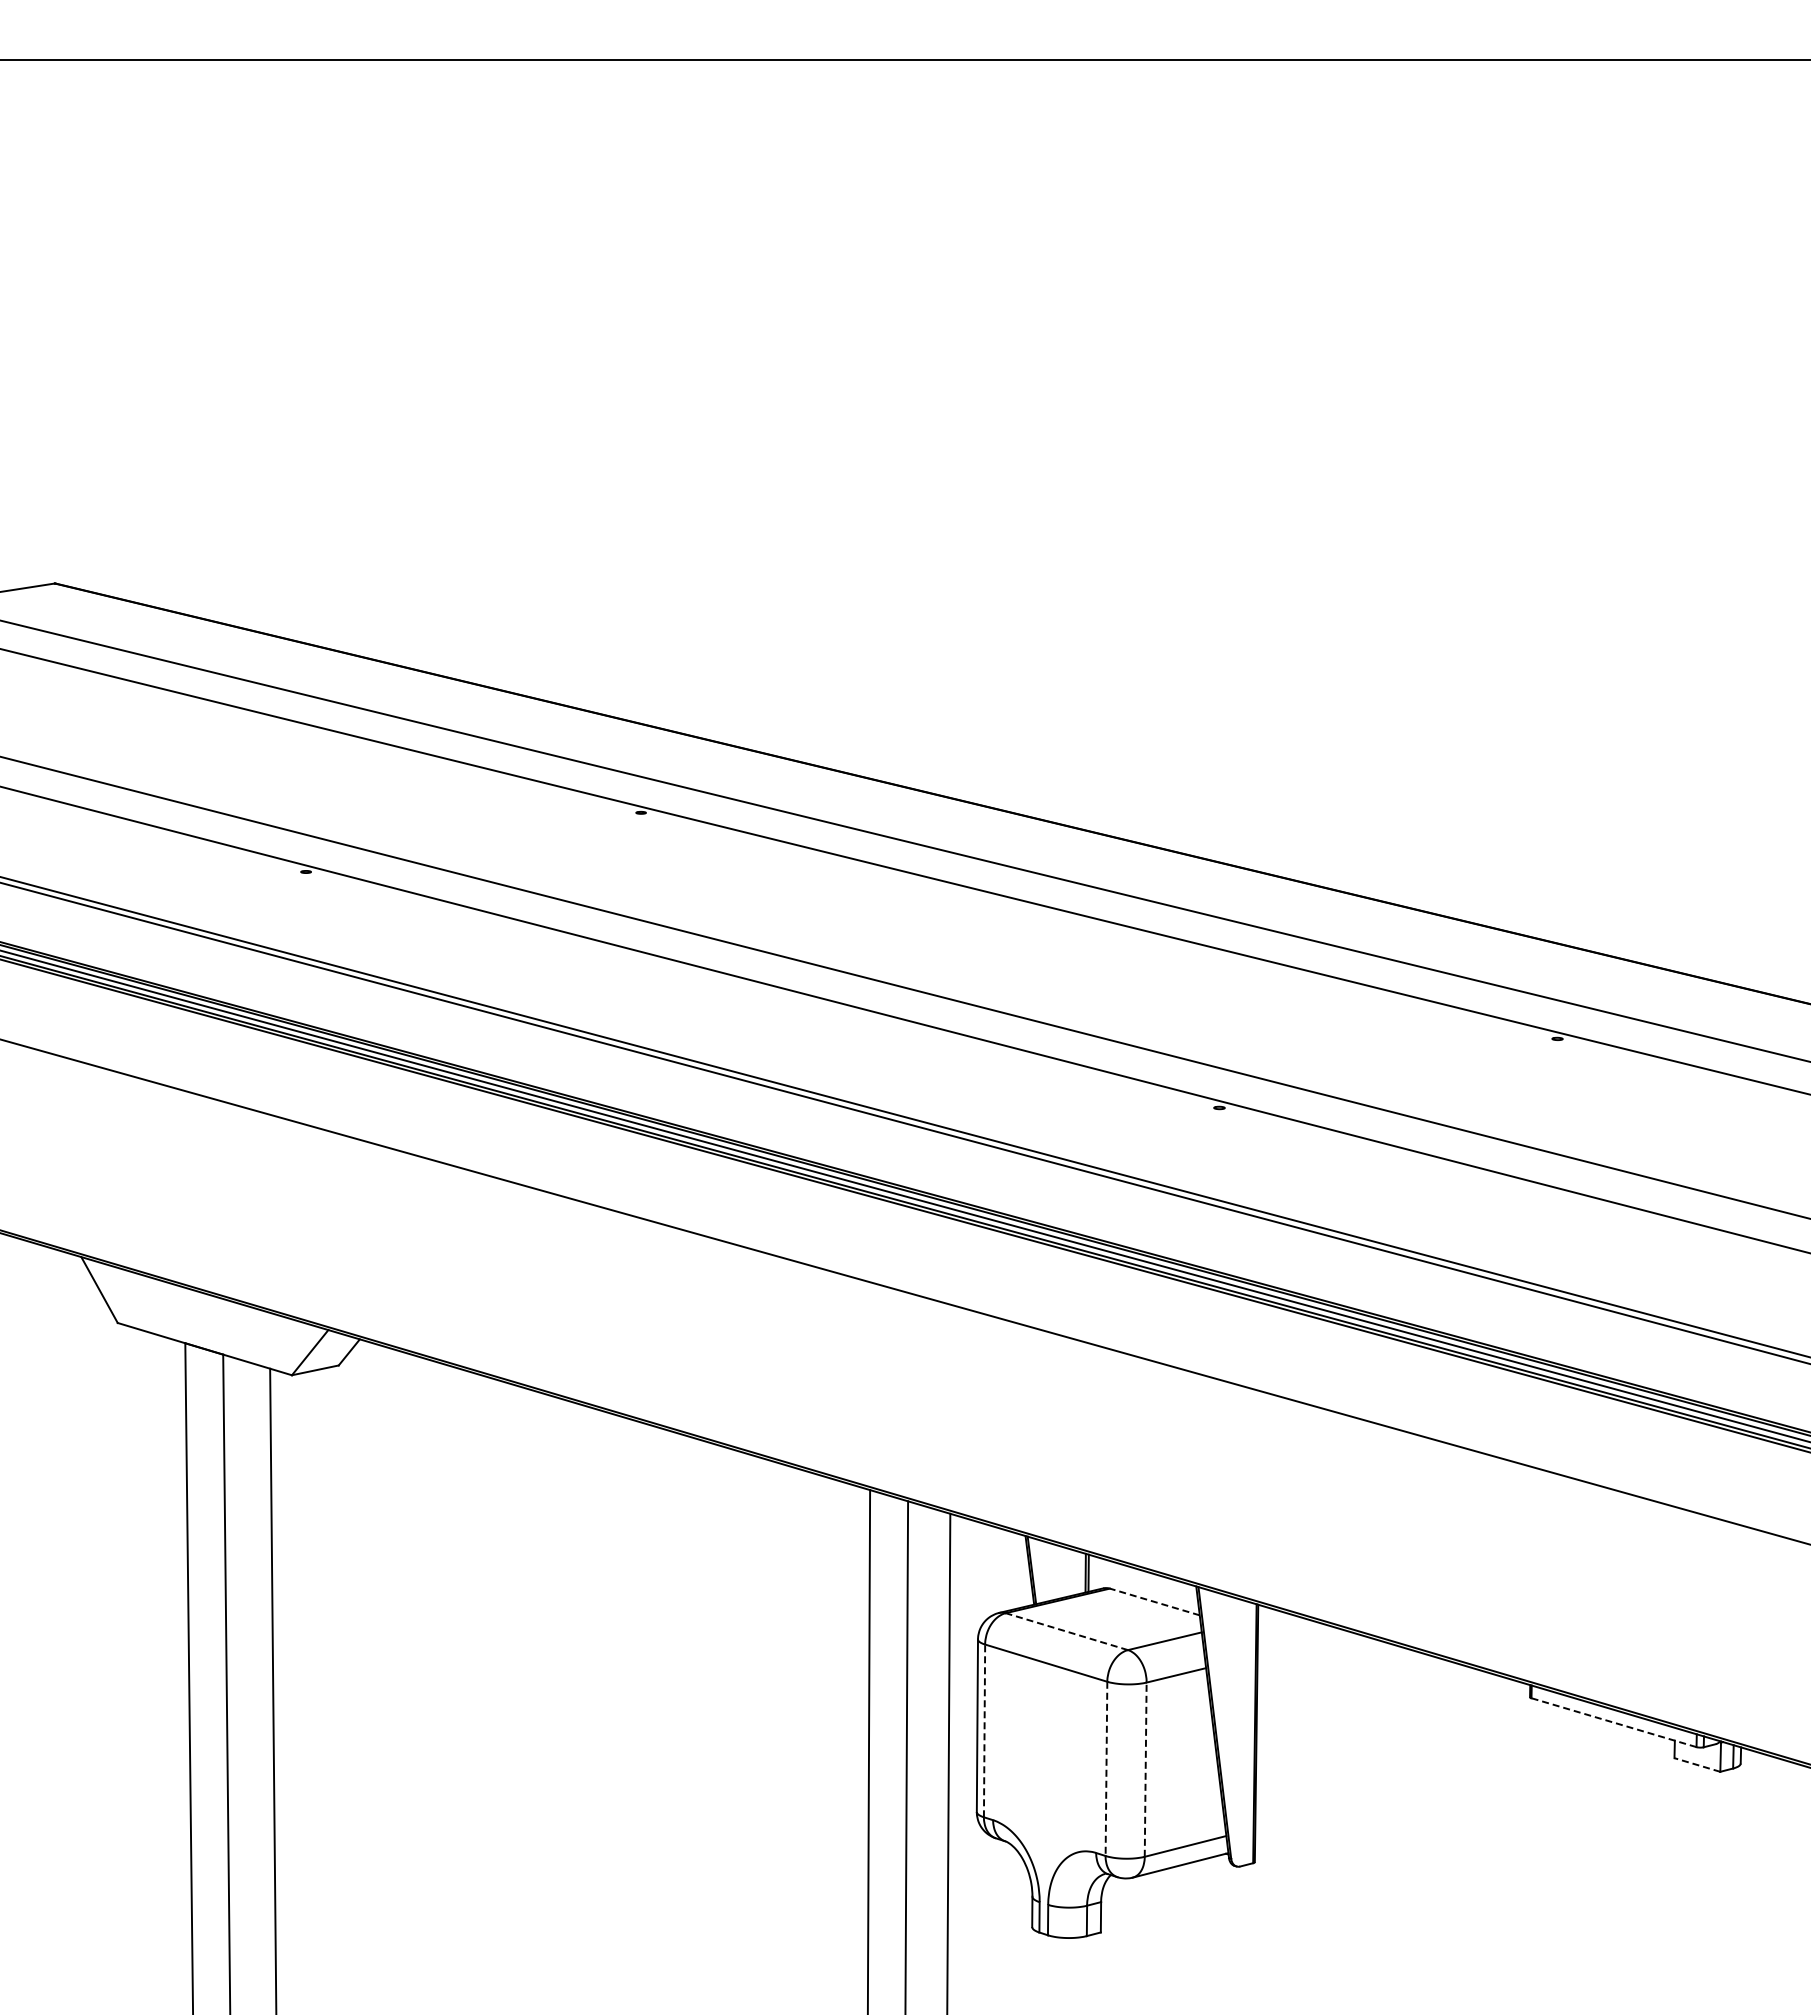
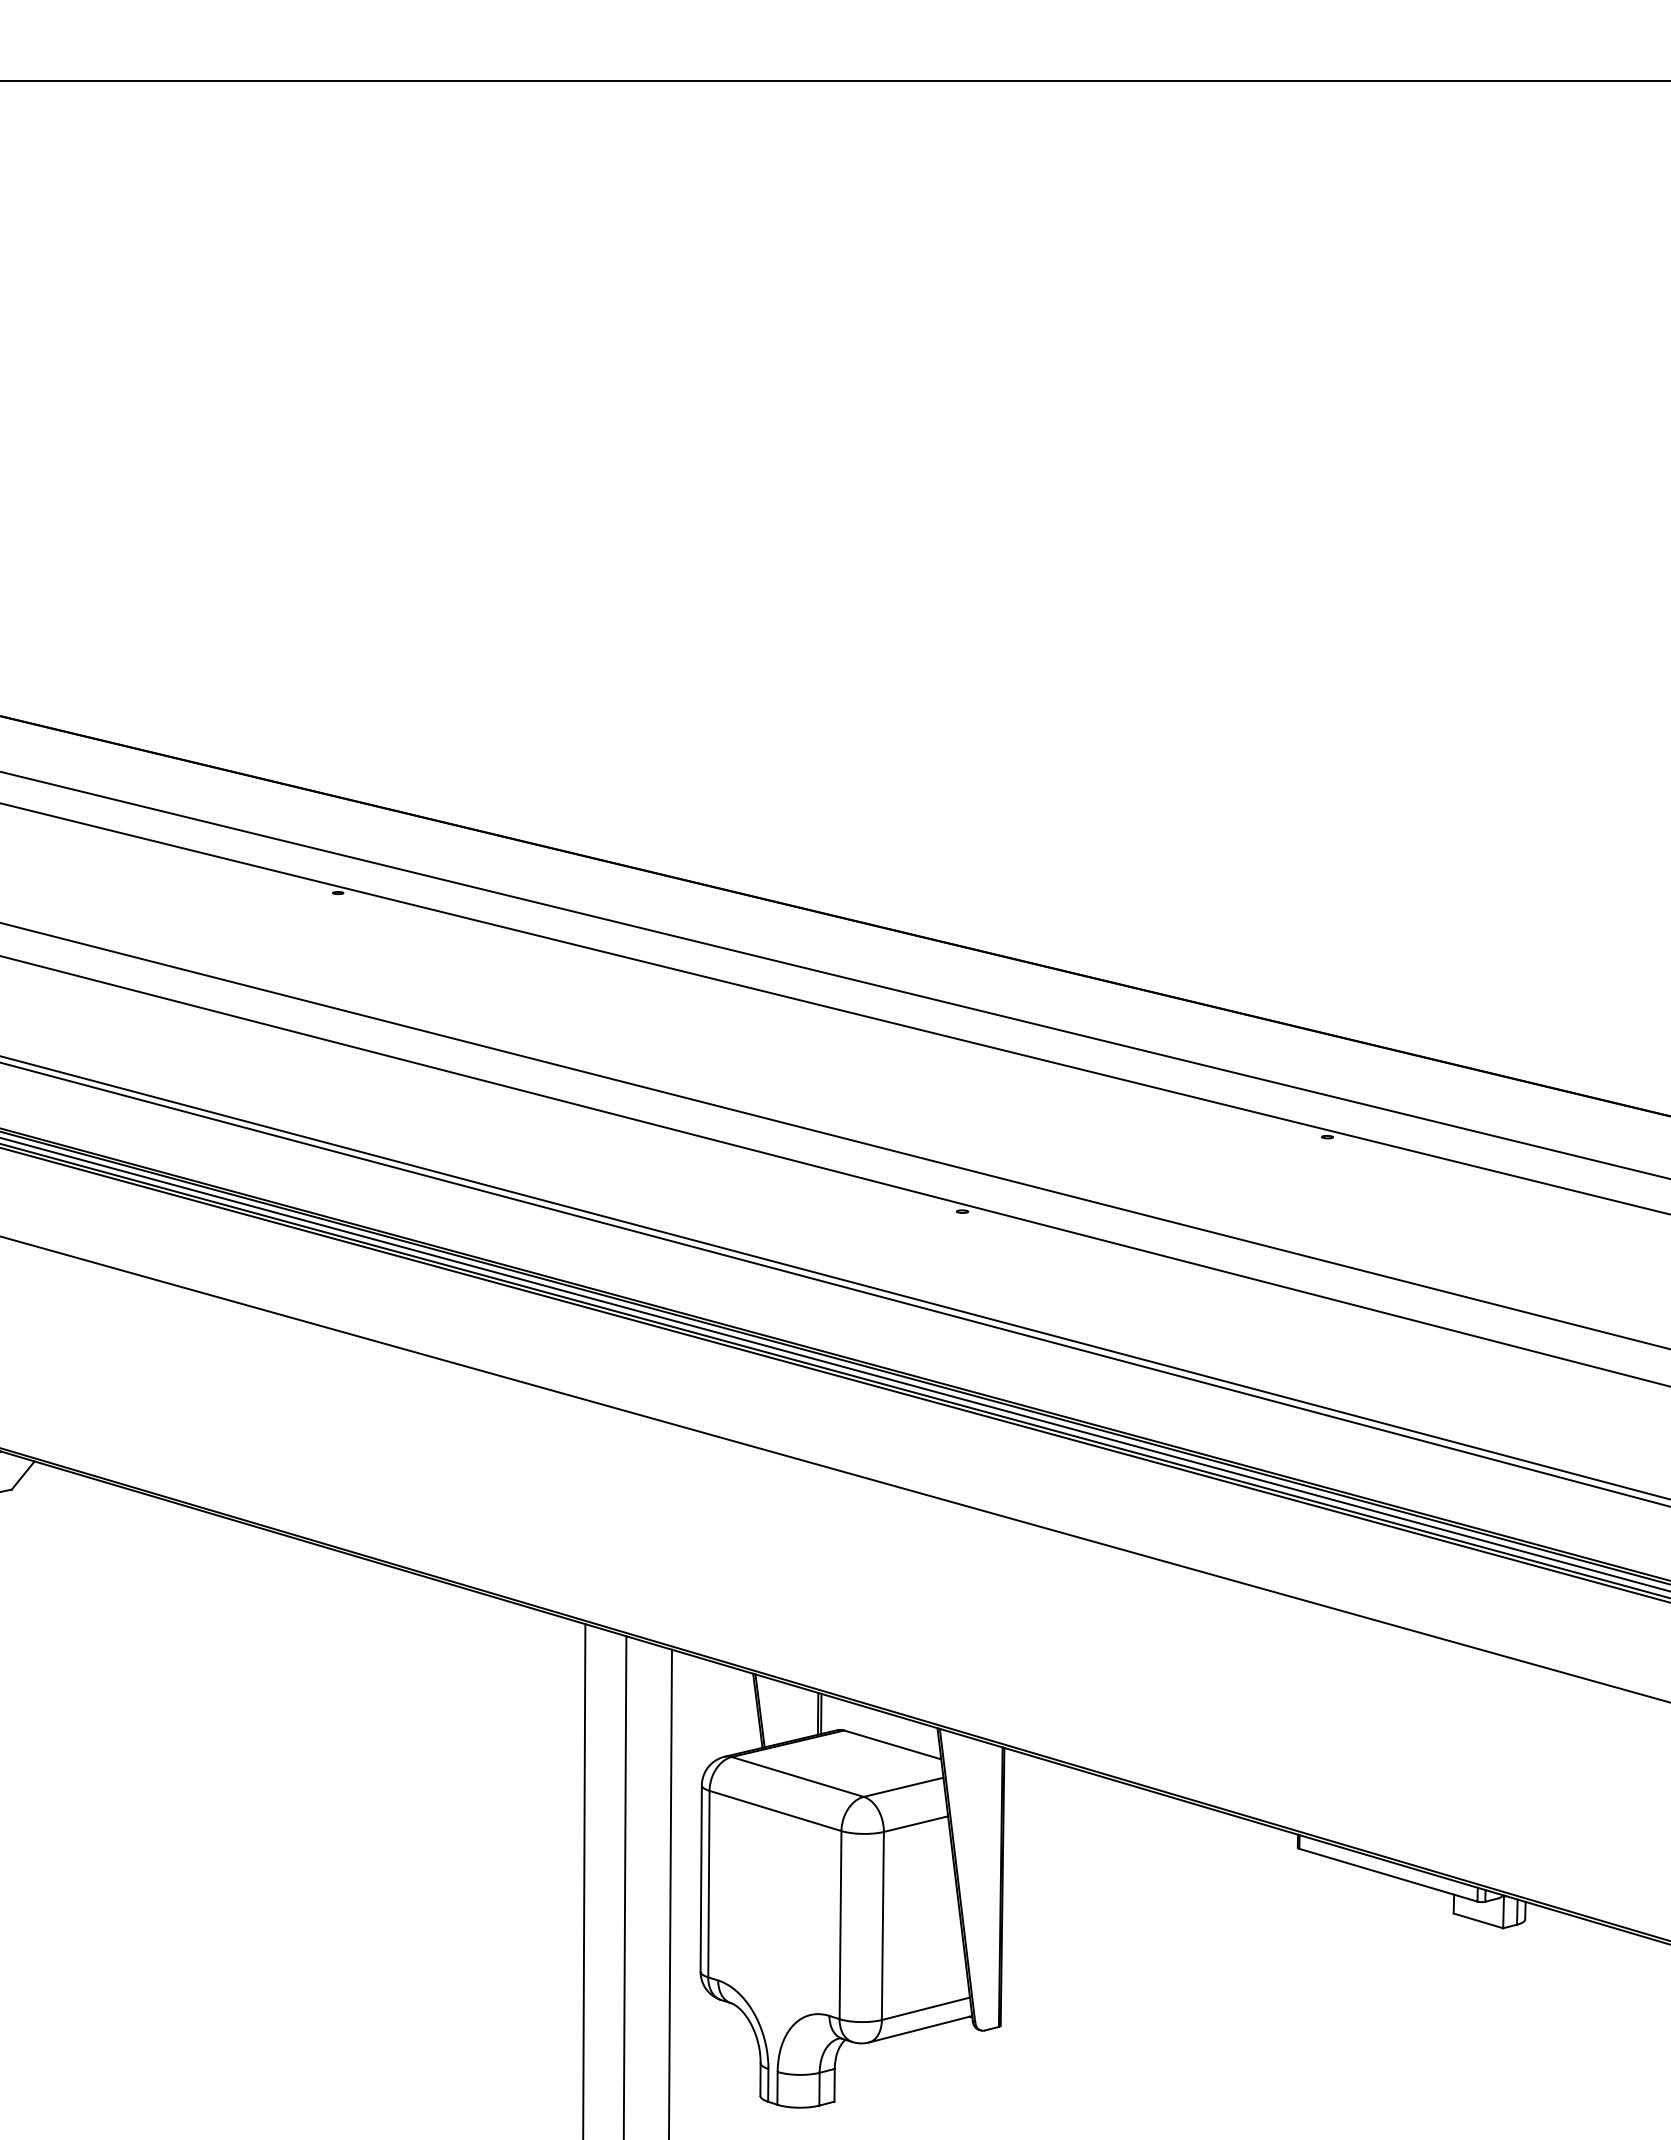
line: (1154, 1601) -> (892, 1744), dashed -> solid
line: (1066, 1631) -> (797, 1776), dashed -> solid
line: (1613, 1722) -> (1387, 1875), dashed -> solid
line: (984, 1730) -> (708, 1883), dashed -> solid
line: (1697, 1764) -> (1478, 1920), dashed -> solid
line: (1106, 1769) -> (840, 1925), dashed -> solid
line: (1145, 1769) -> (882, 1925), dashed -> solid

